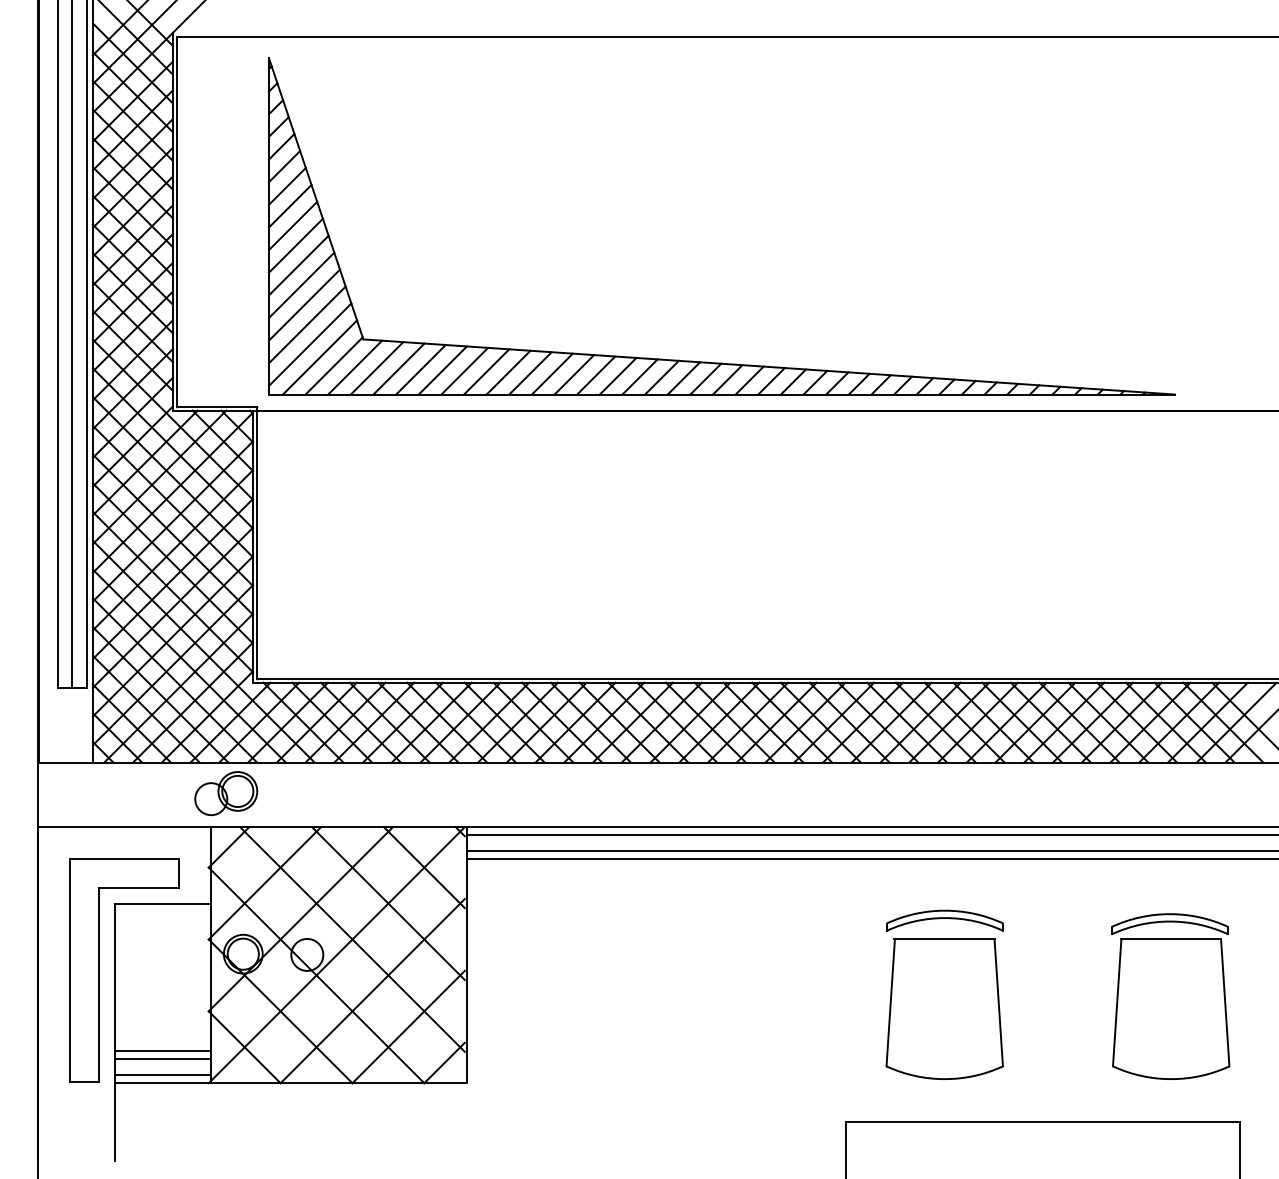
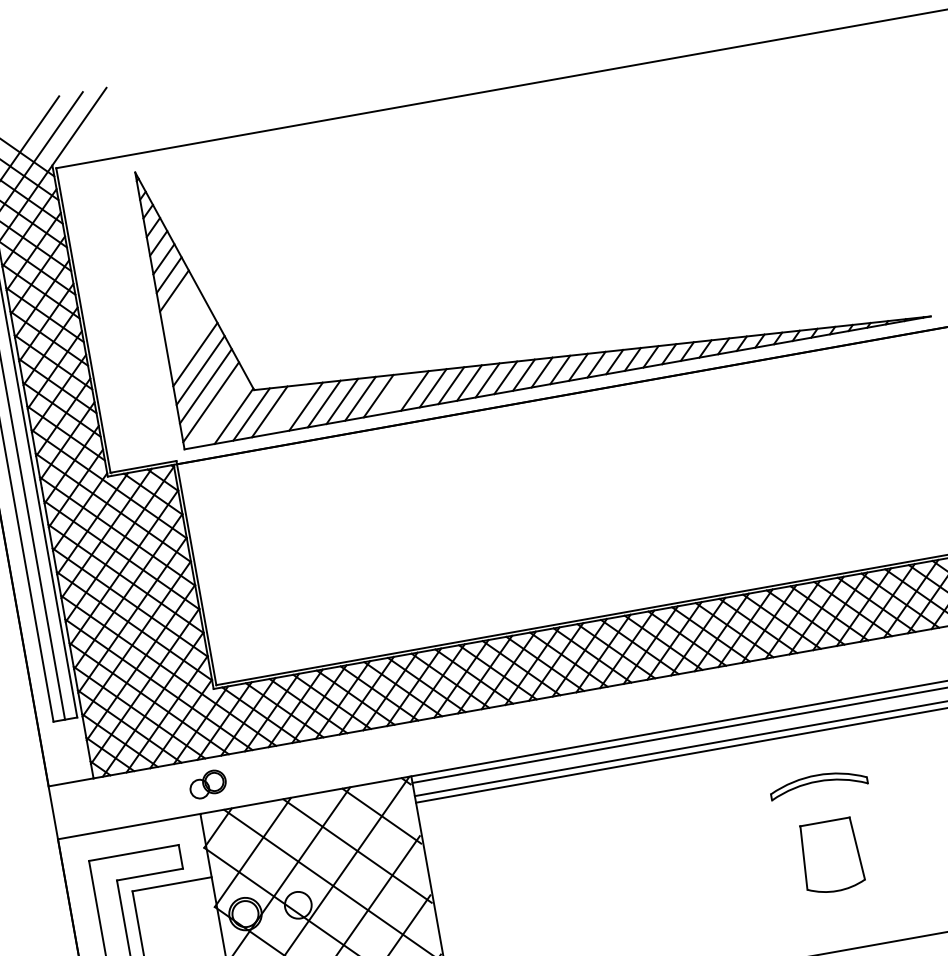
line: (293, 225) -> (179, 306), removed
line: (295, 245) -> (184, 322), removed
line: (298, 265) -> (189, 338), removed
line: (319, 357) -> (220, 411), removed
line: (398, 368) -> (287, 408), removed
line: (530, 373) -> (396, 393), removed
part: (226, 793) -> (208, 784), size x0.7
part: (944, 1008) -> (830, 855), size x0.6

